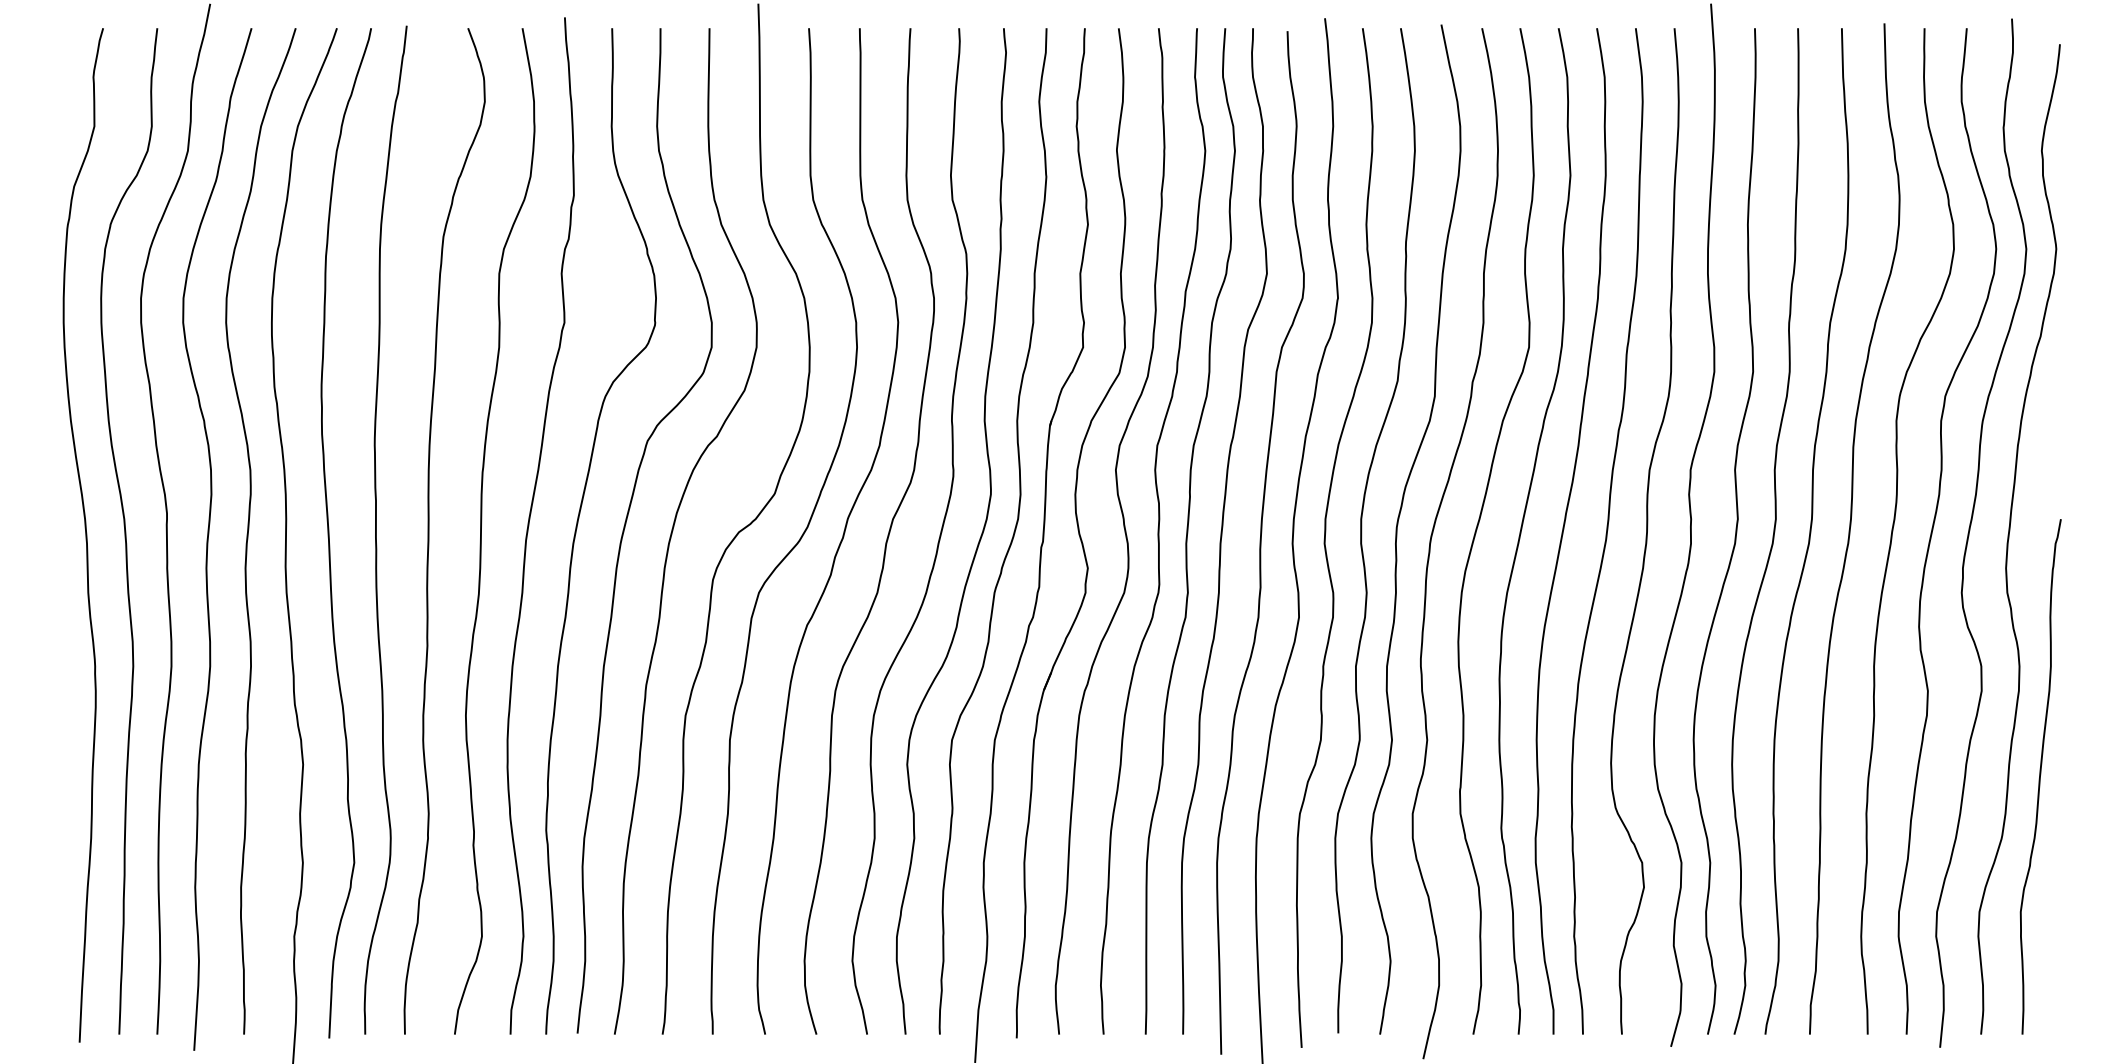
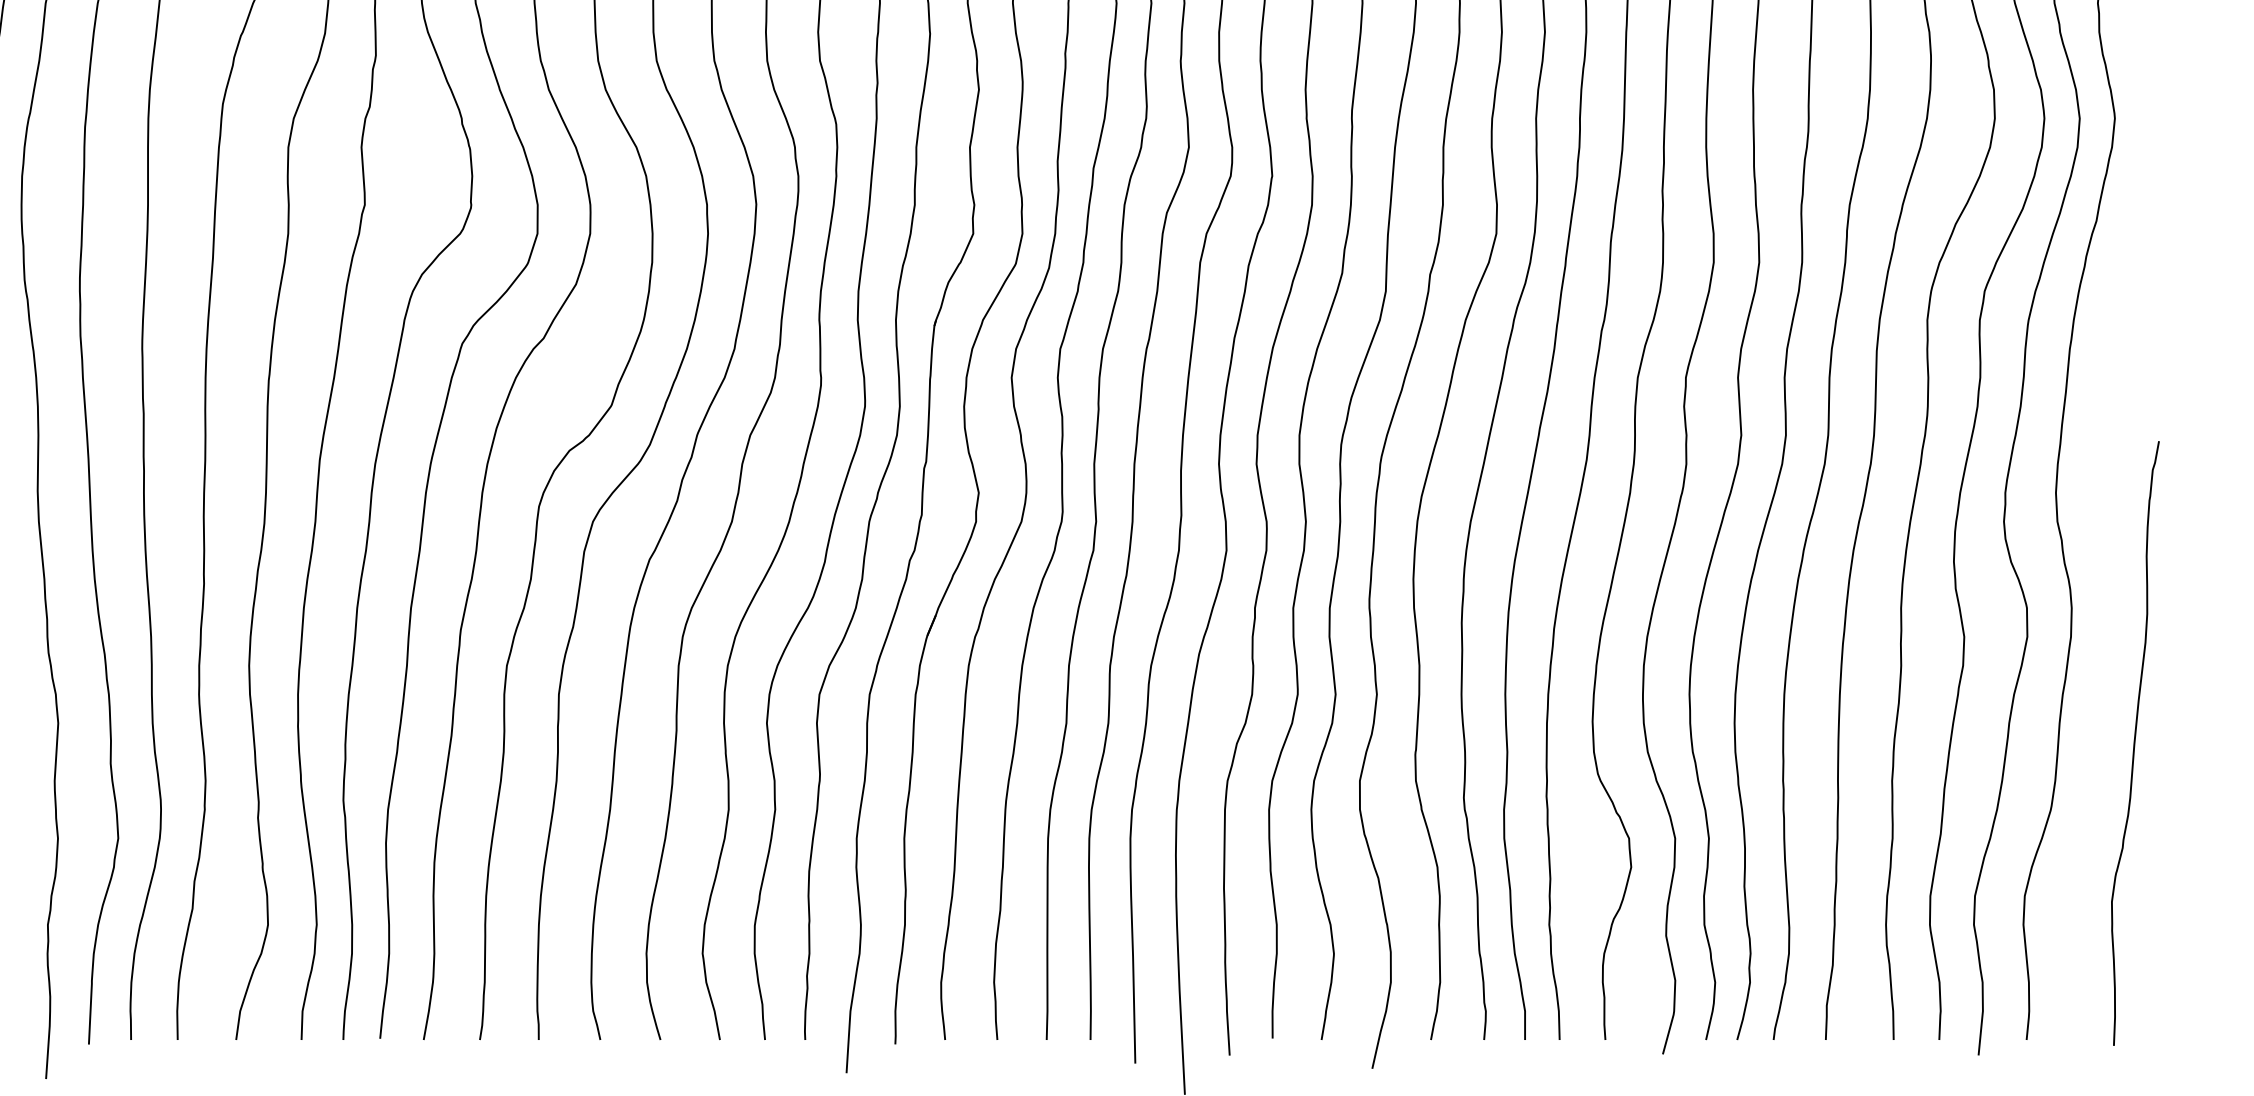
curve: (2040, 776) -> (2135, 743), moved

